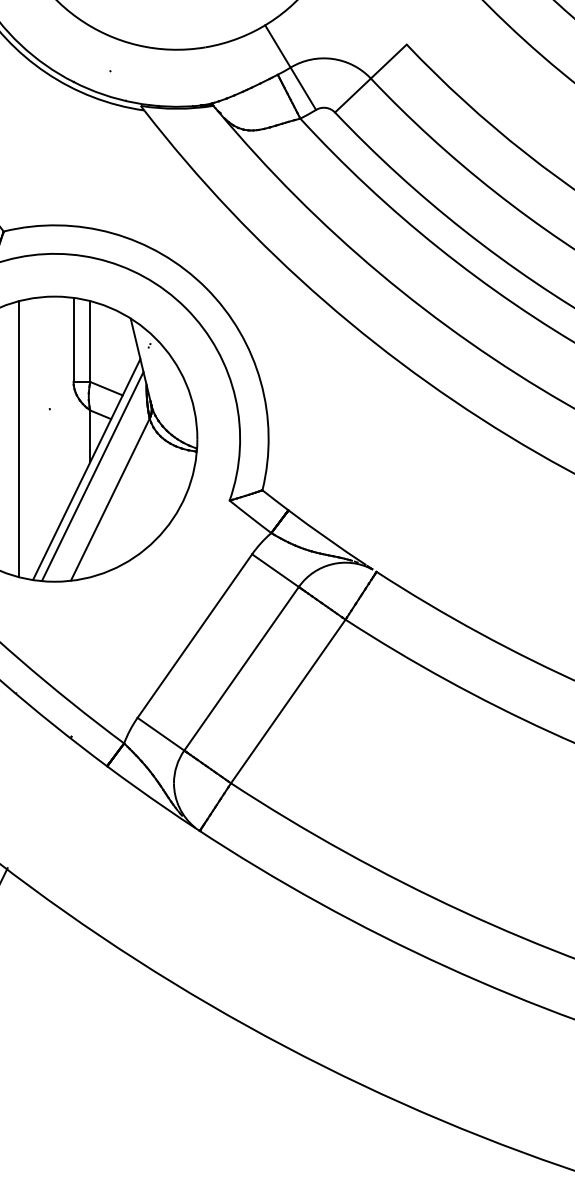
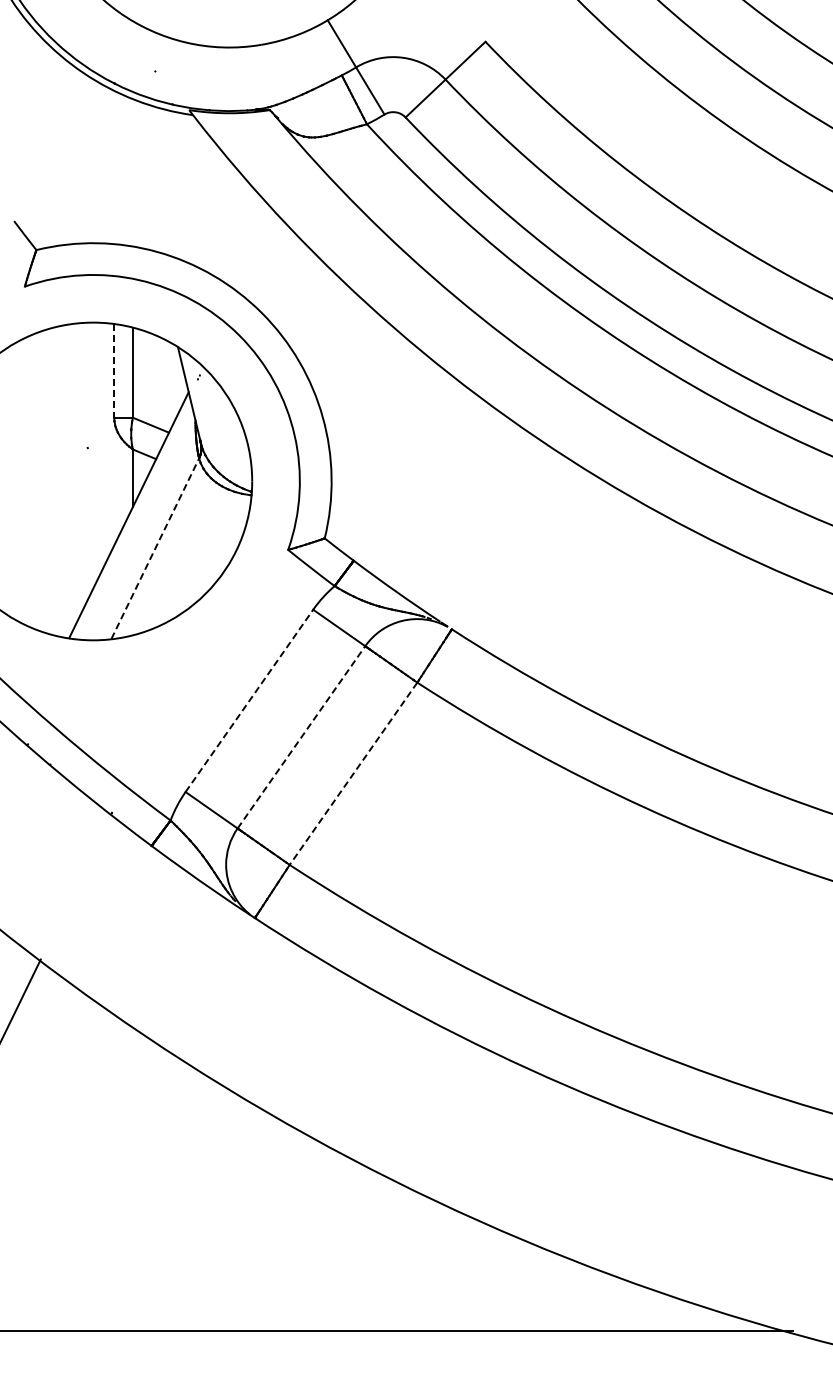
line: (73, 340) -> (114, 371), solid -> dashed
line: (19, 439) -> (53, 481), removed
line: (92, 476) -> (135, 522), removed
line: (110, 499) -> (155, 548), solid -> dashed
line: (194, 635) -> (249, 700), solid -> dashed
line: (241, 668) -> (301, 736), solid -> dashed
line: (288, 702) -> (353, 774), solid -> dashed

